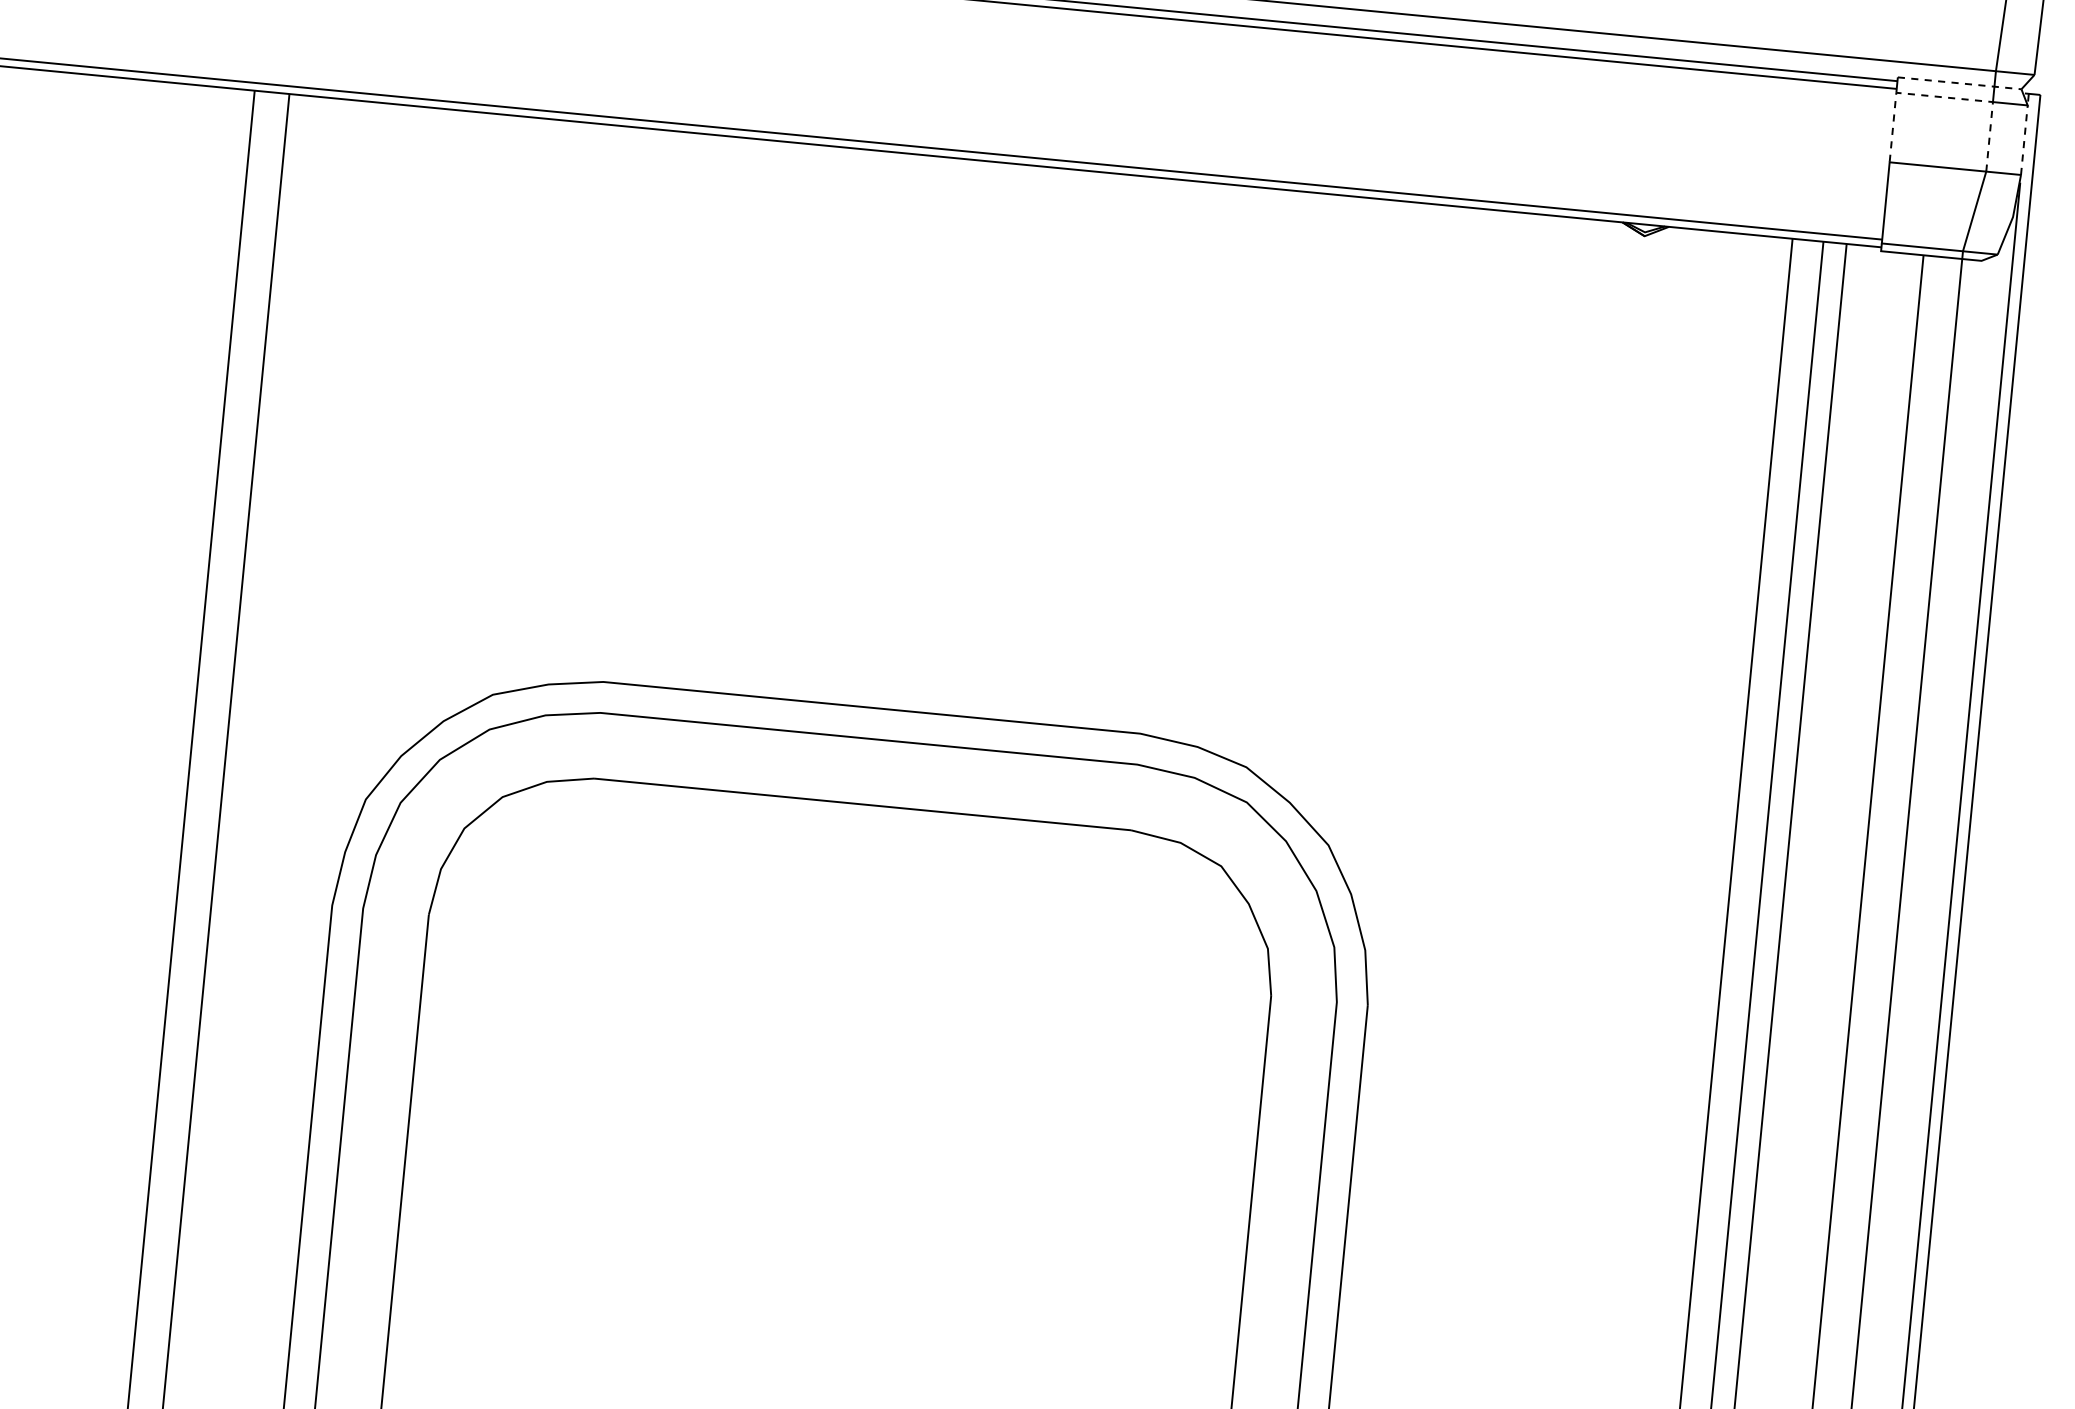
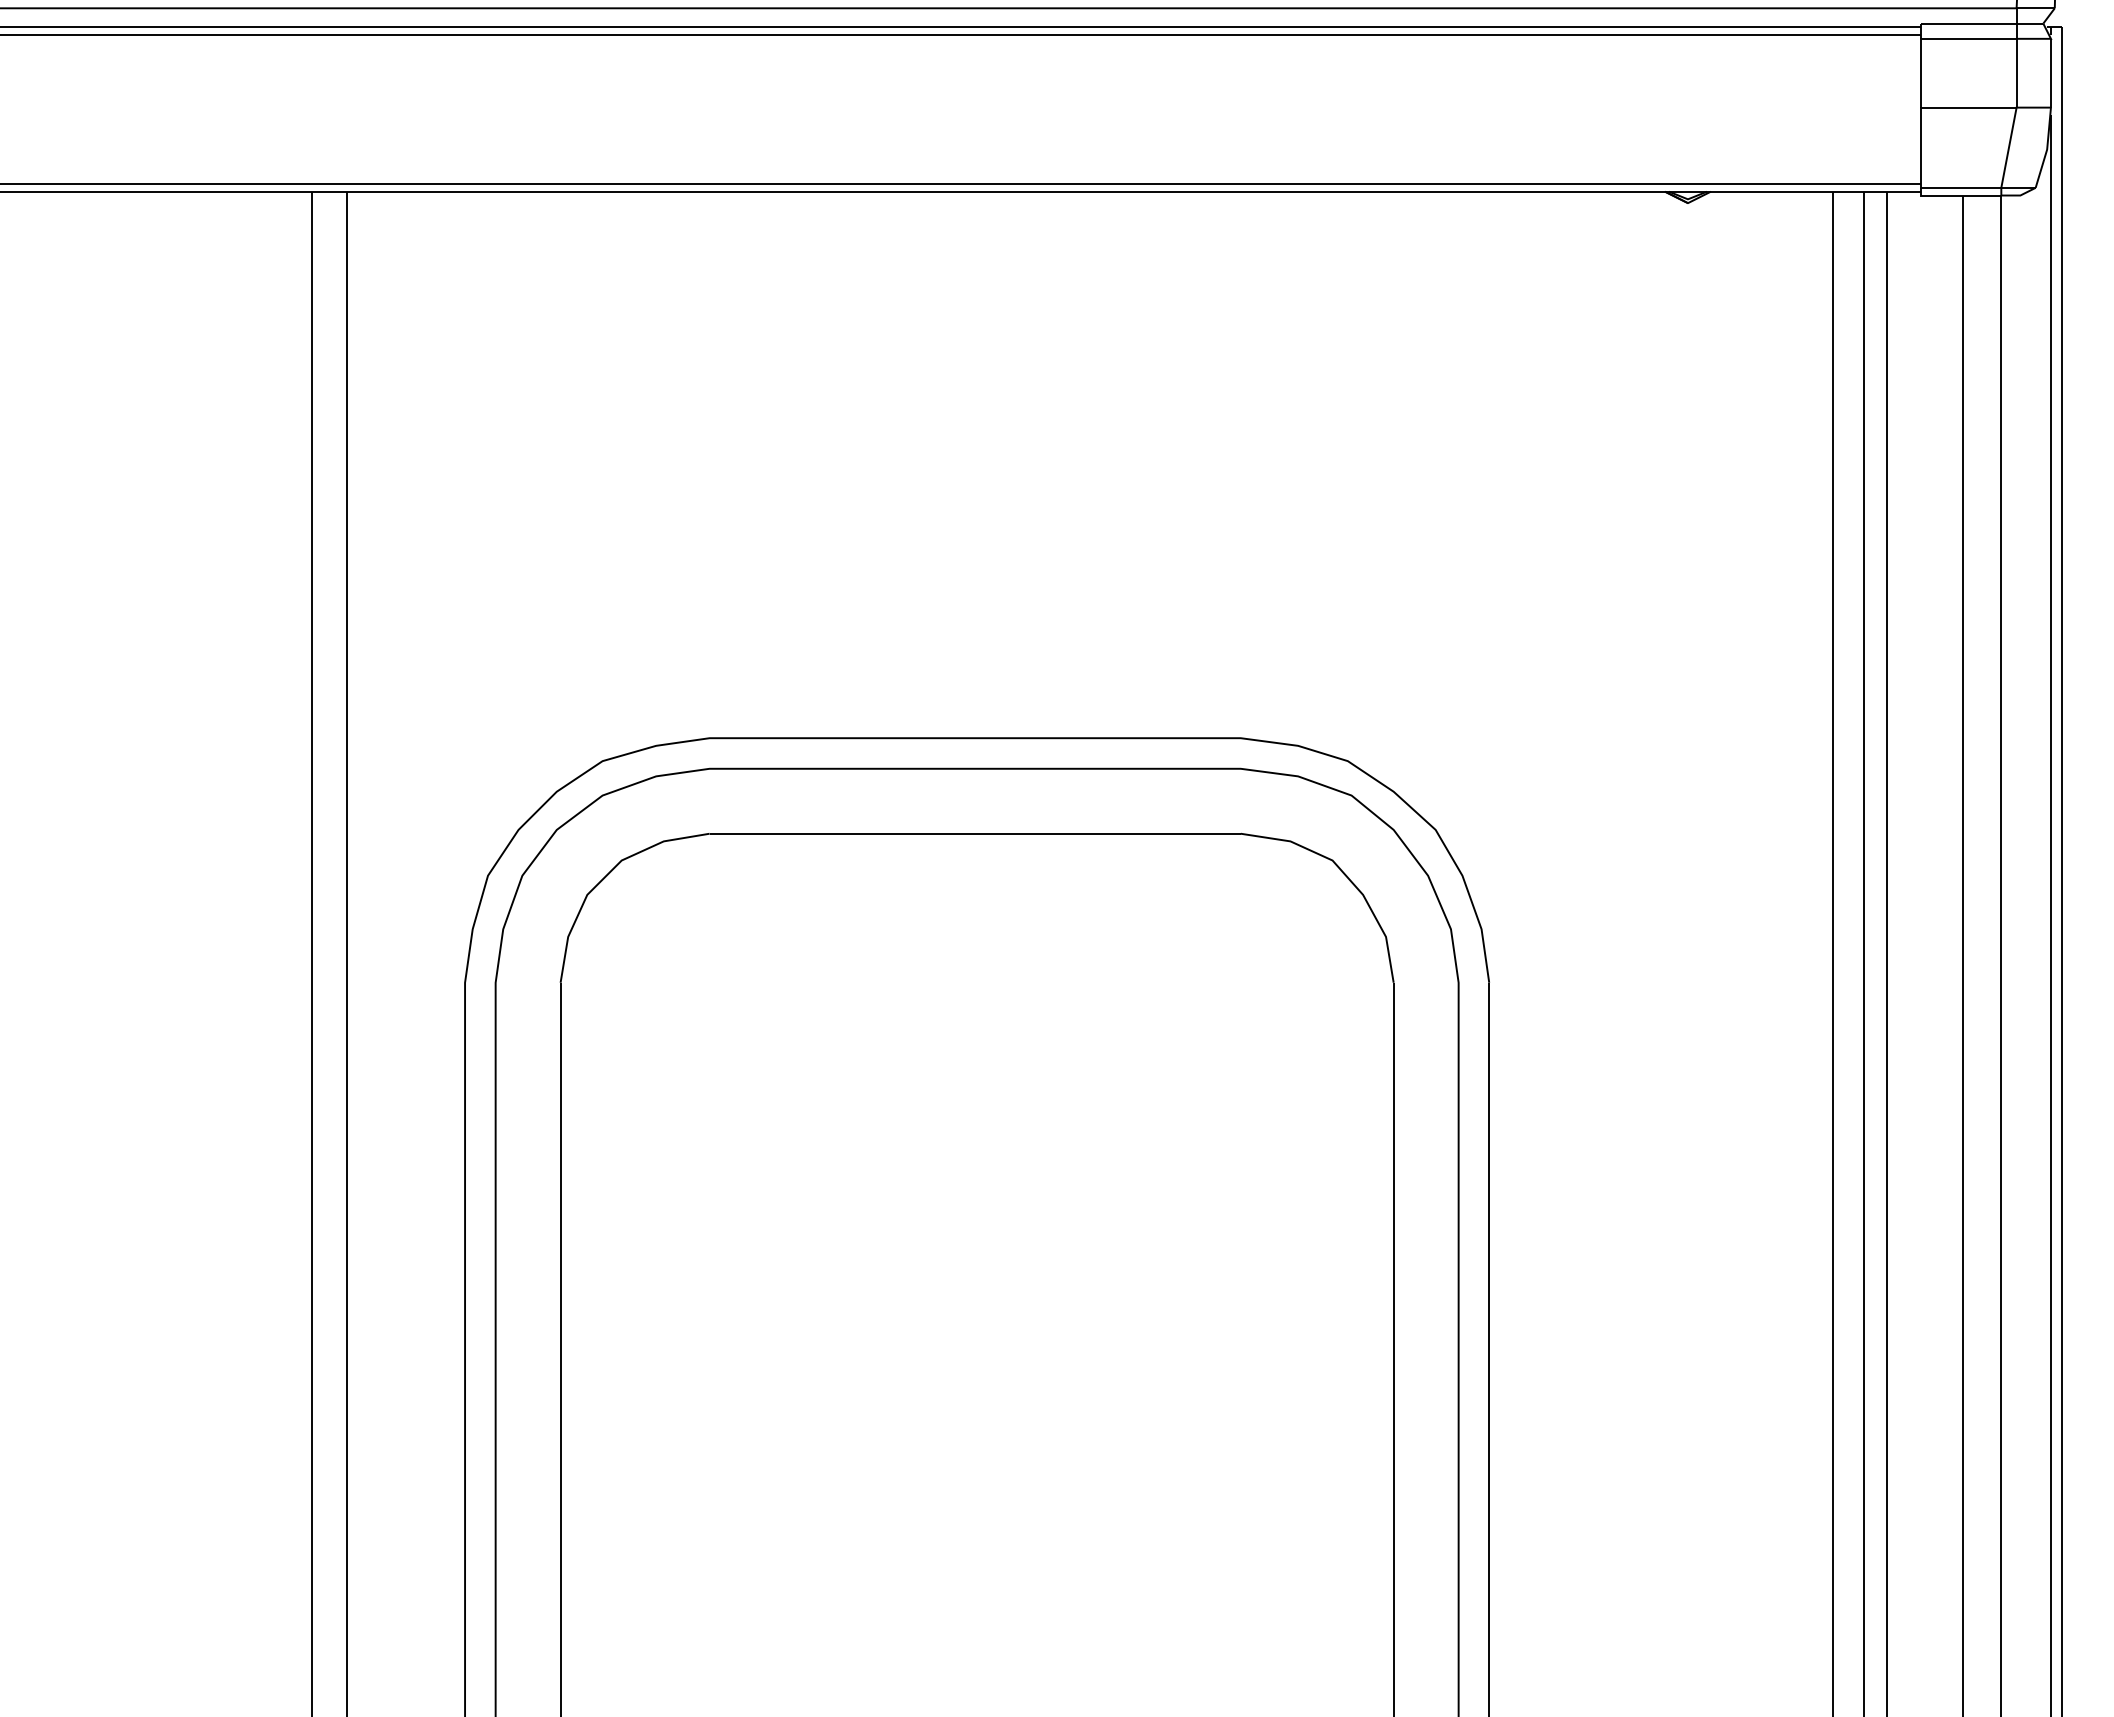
line: (1959, 83) -> (1982, 23), dashed -> solid
line: (1944, 97) -> (1968, 38), dashed -> solid
line: (2023, 139) -> (2050, 72), dashed -> solid

